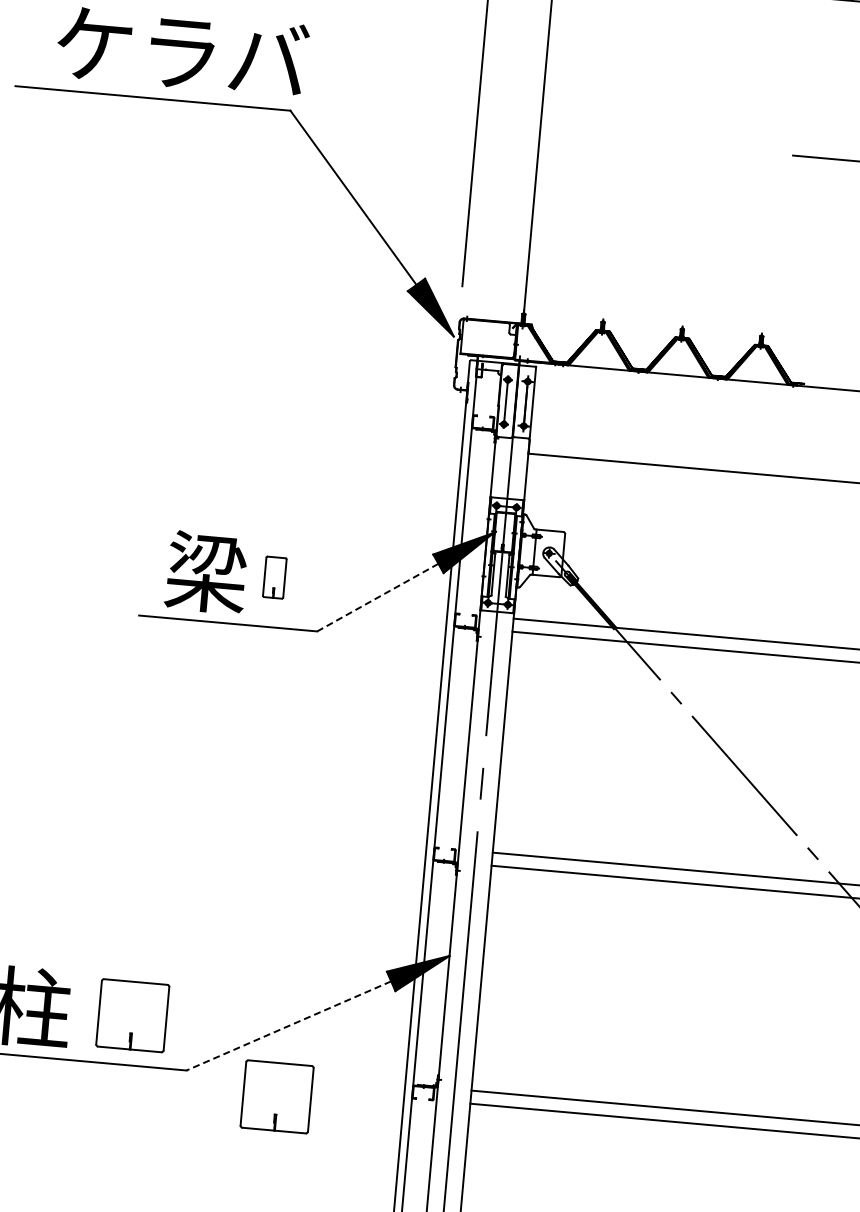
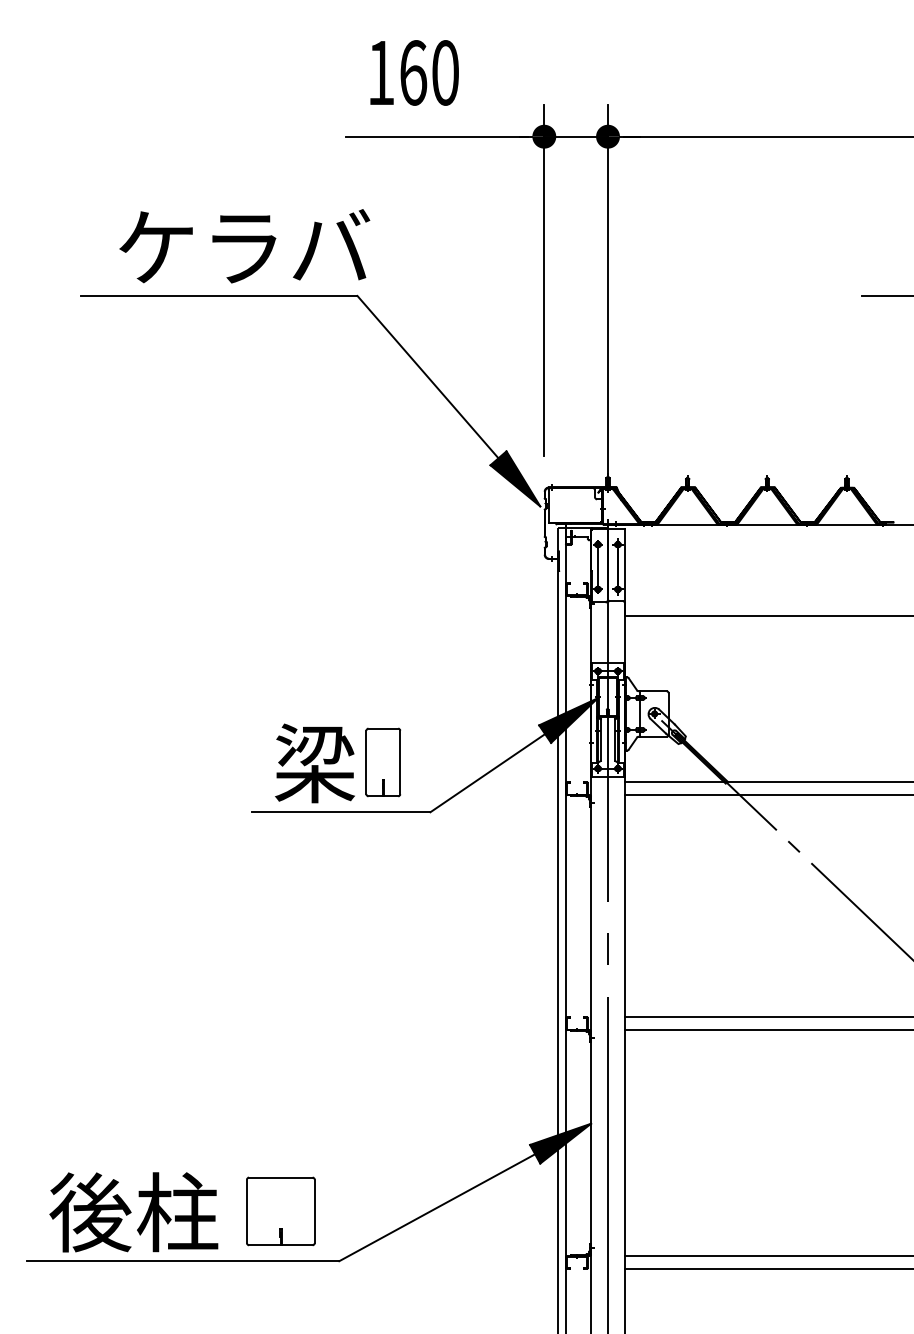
part: (274, 577) -> (383, 762), size x1.67
line: (377, 597) -> (487, 773), dashed -> solid
line: (289, 1025) -> (437, 1207), dashed -> solid
part: (276, 1096) -> (431, 1279), removed

